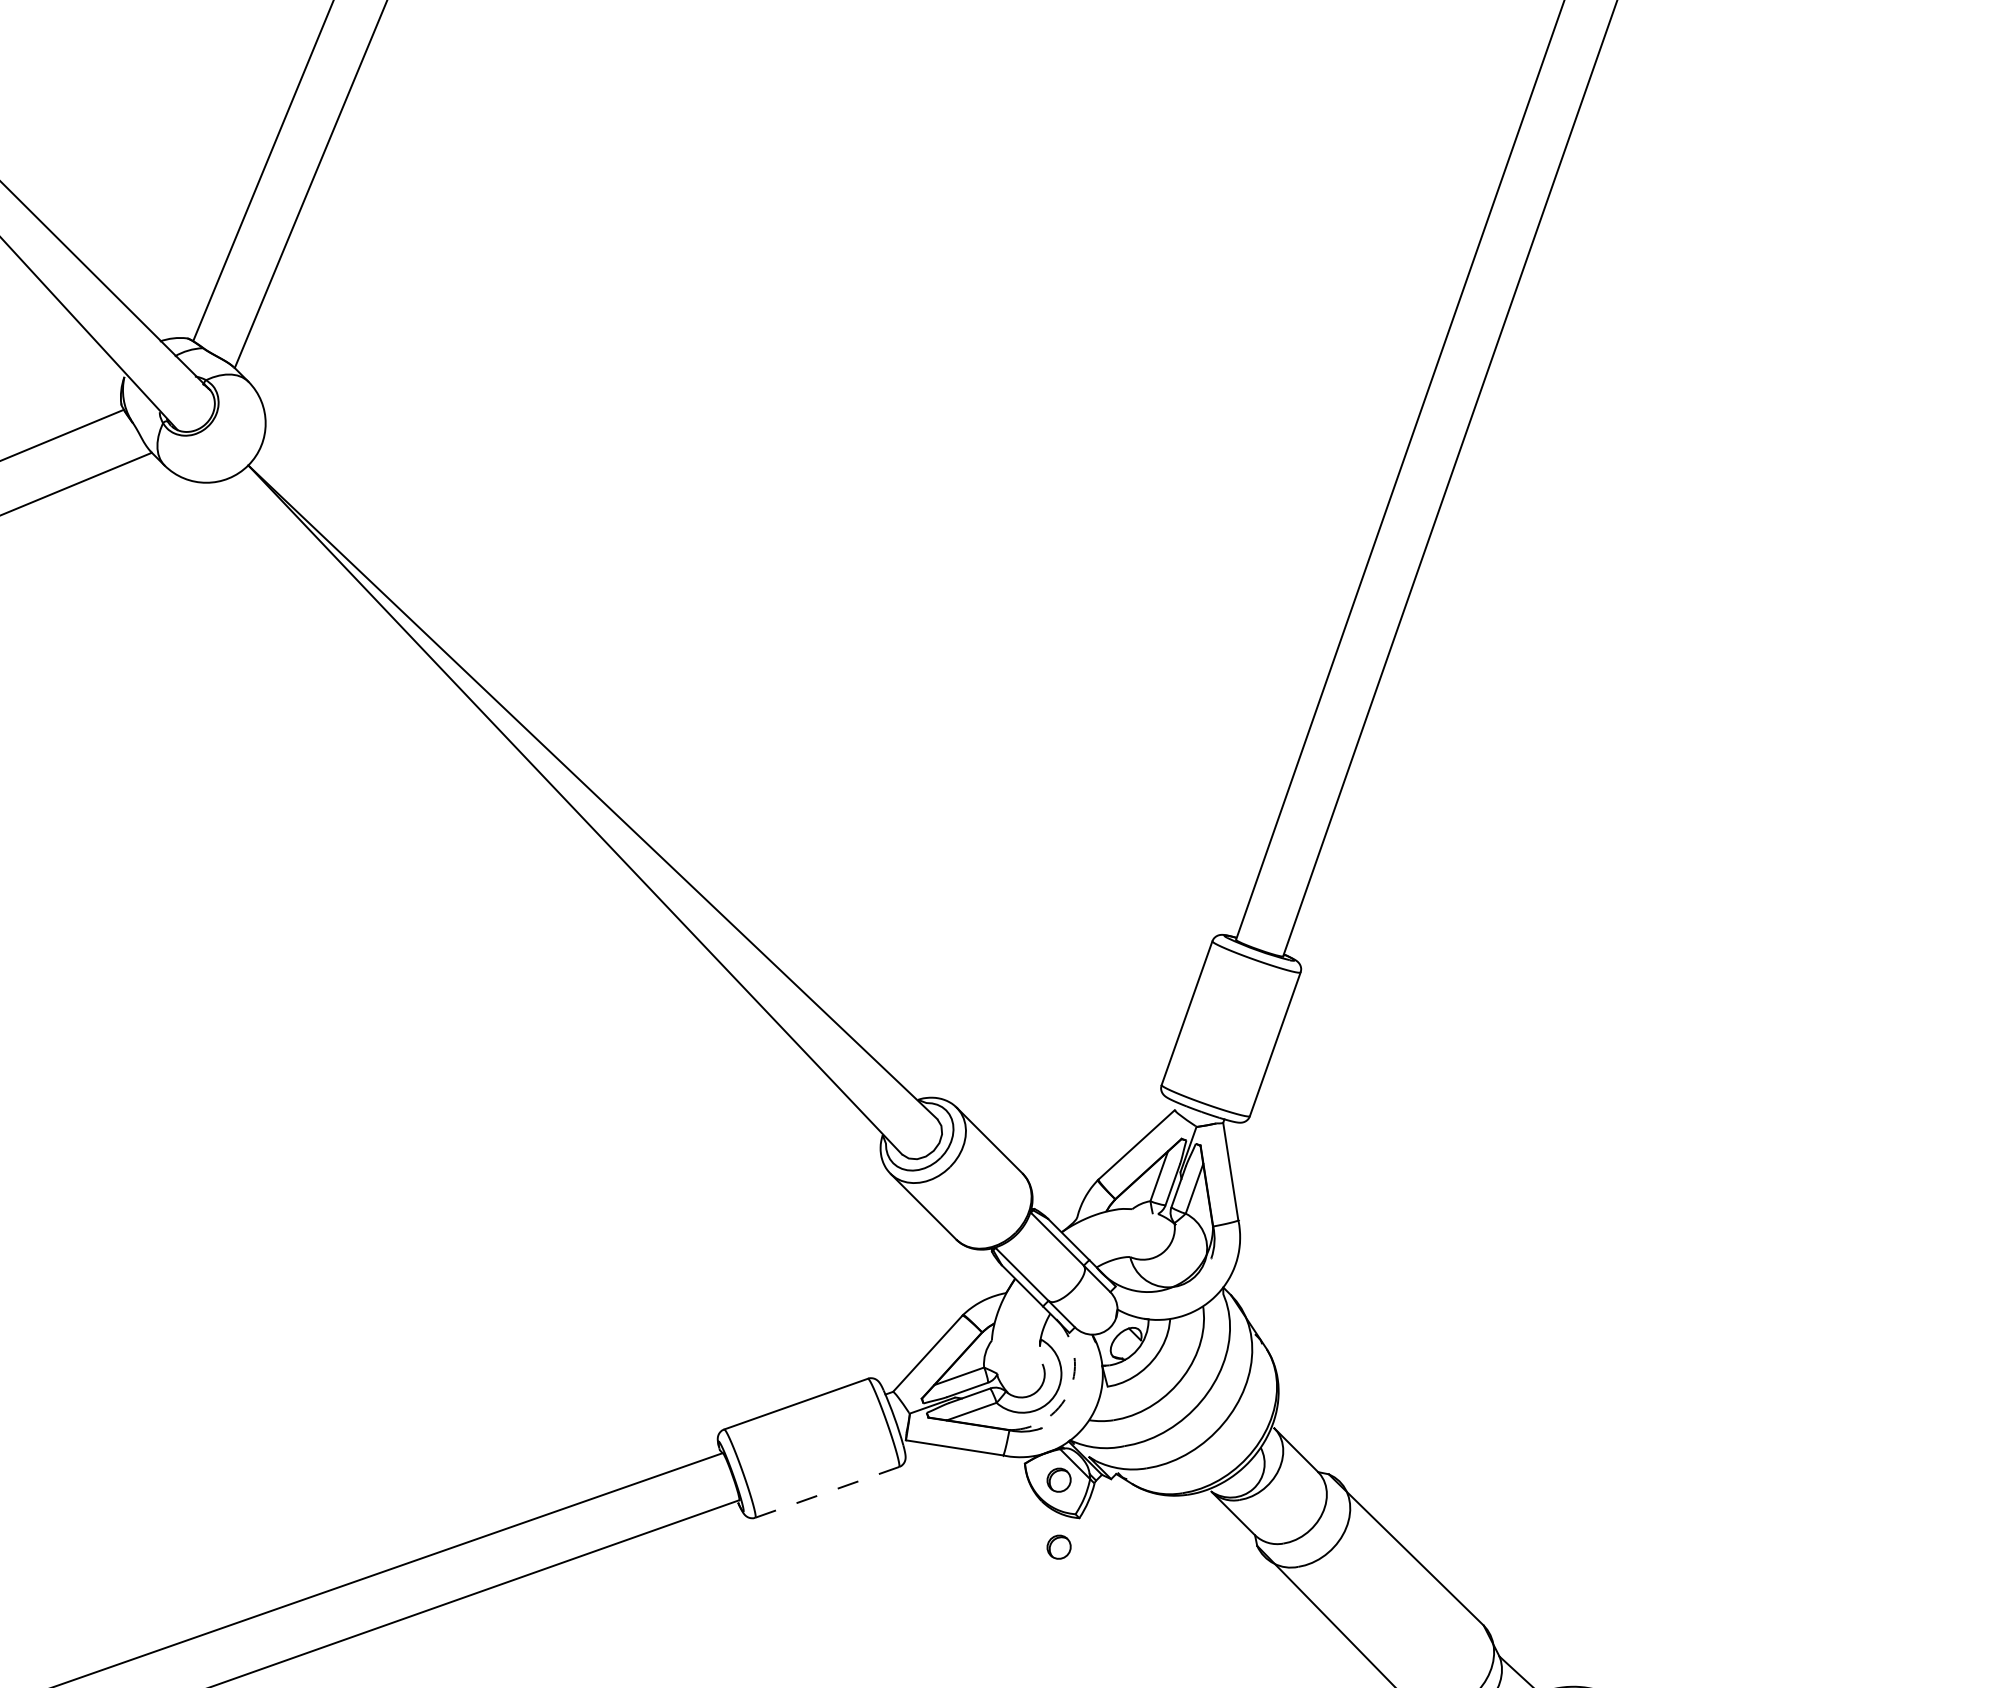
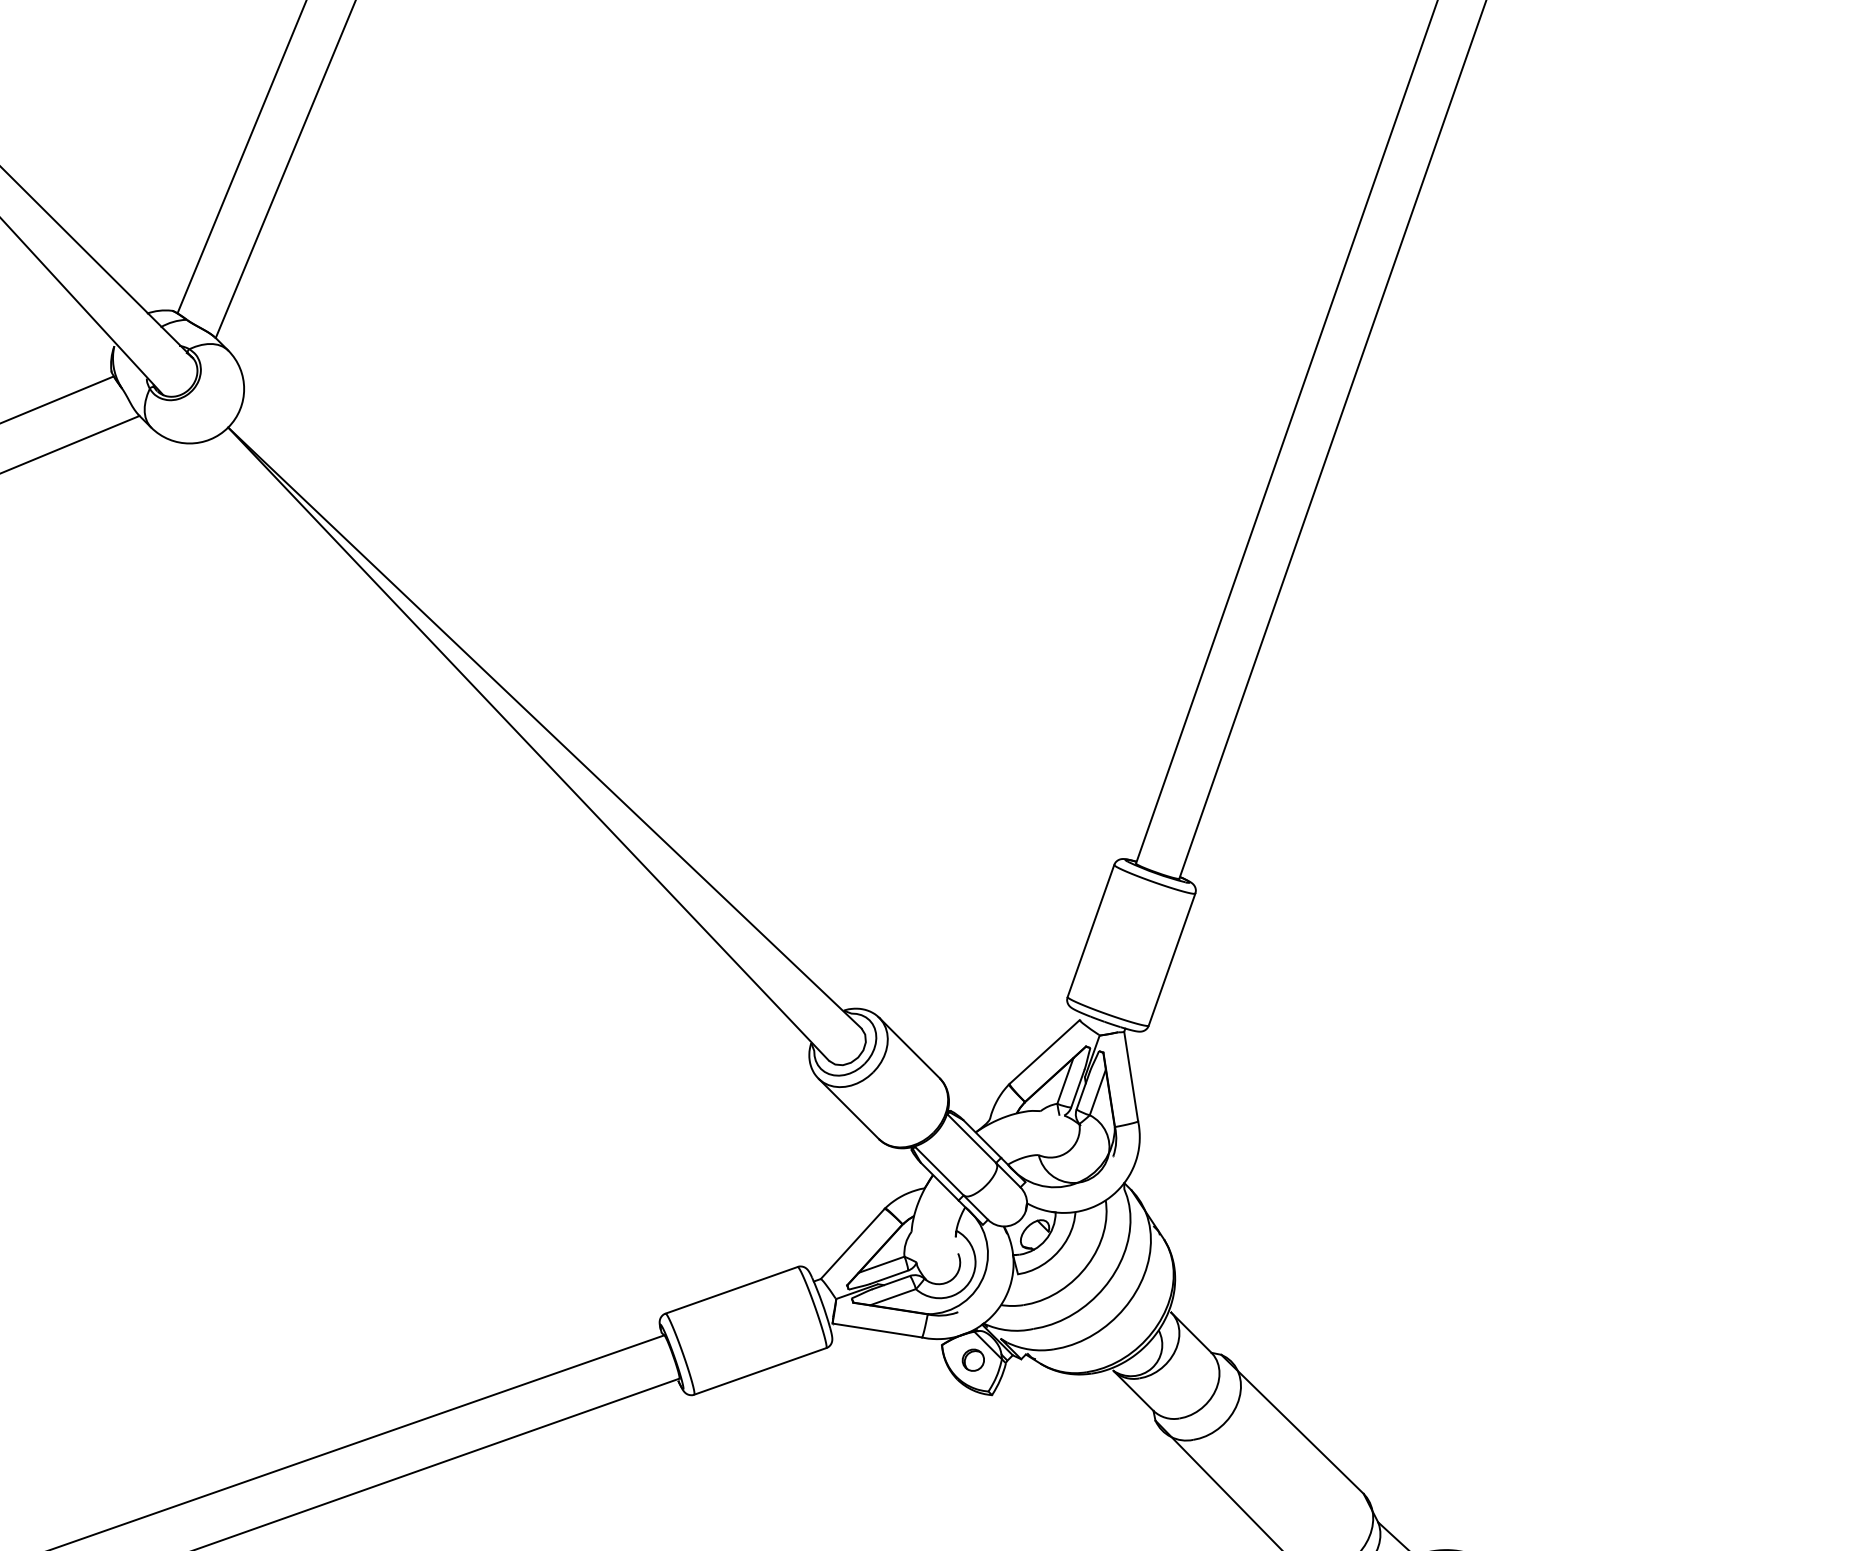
arc: (1071, 1386) -> (984, 1274), dashed -> solid
line: (827, 1492) -> (760, 1371), dashed -> solid
part: (1058, 1546) -> (972, 1421), removed

